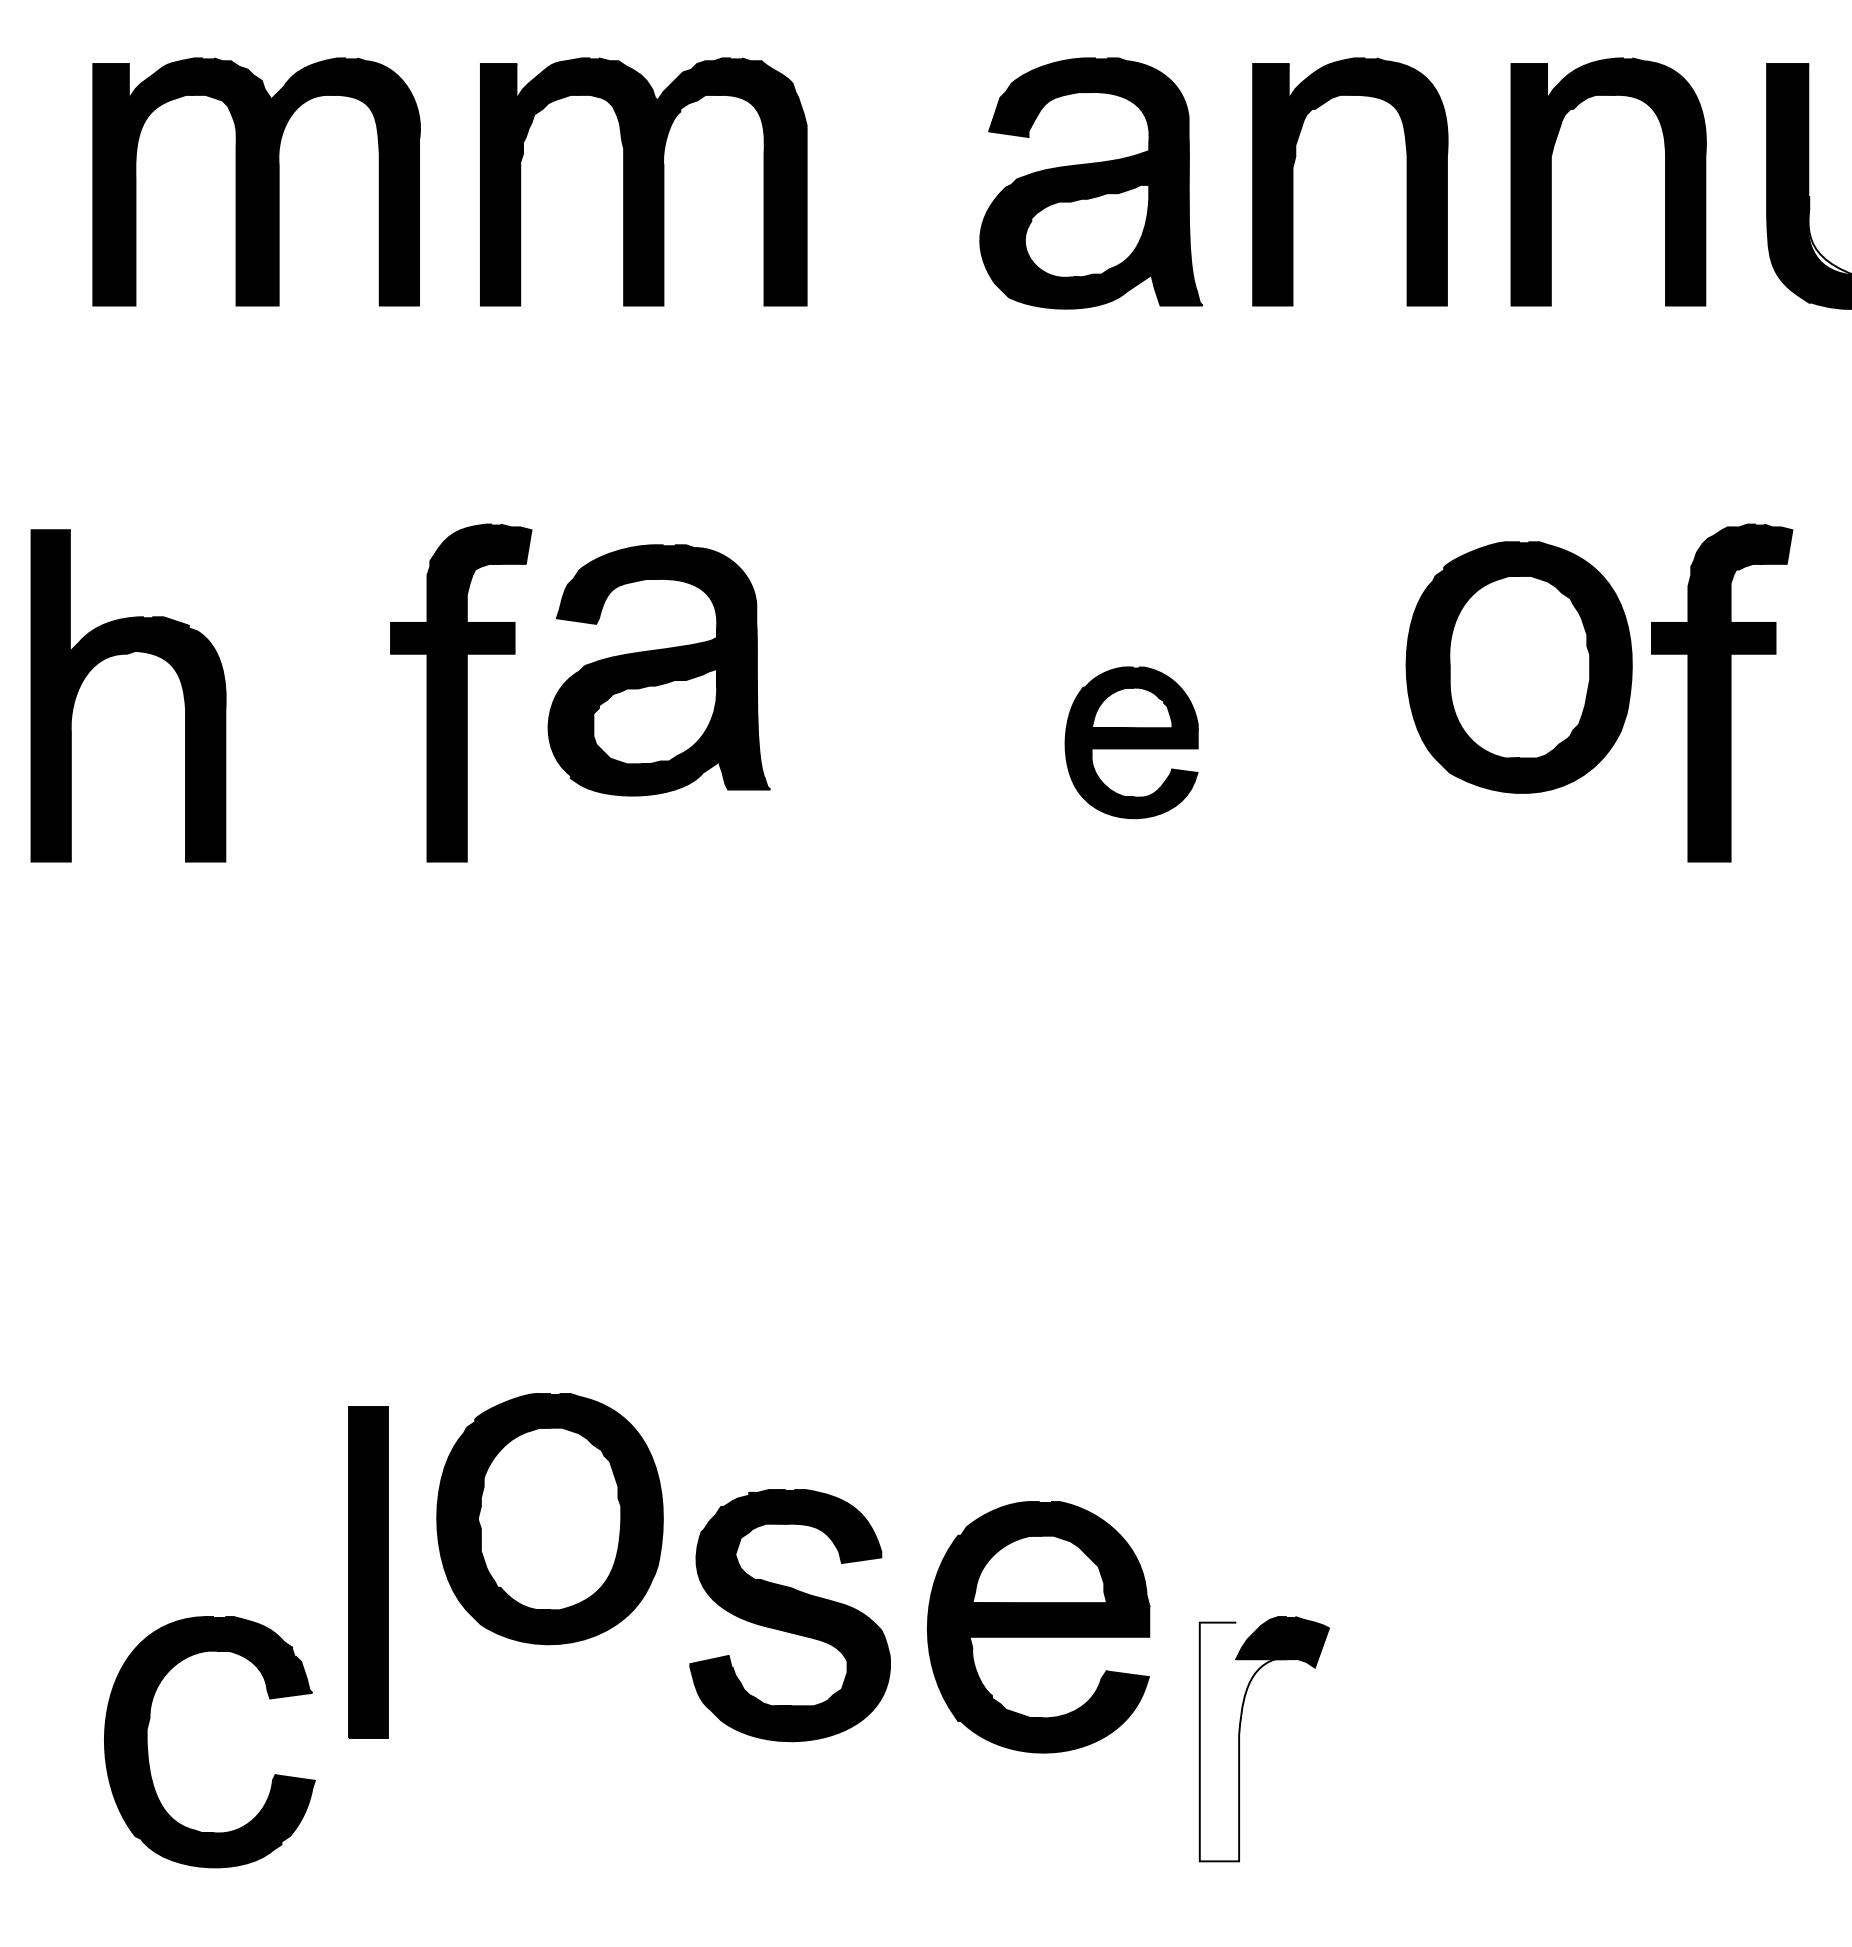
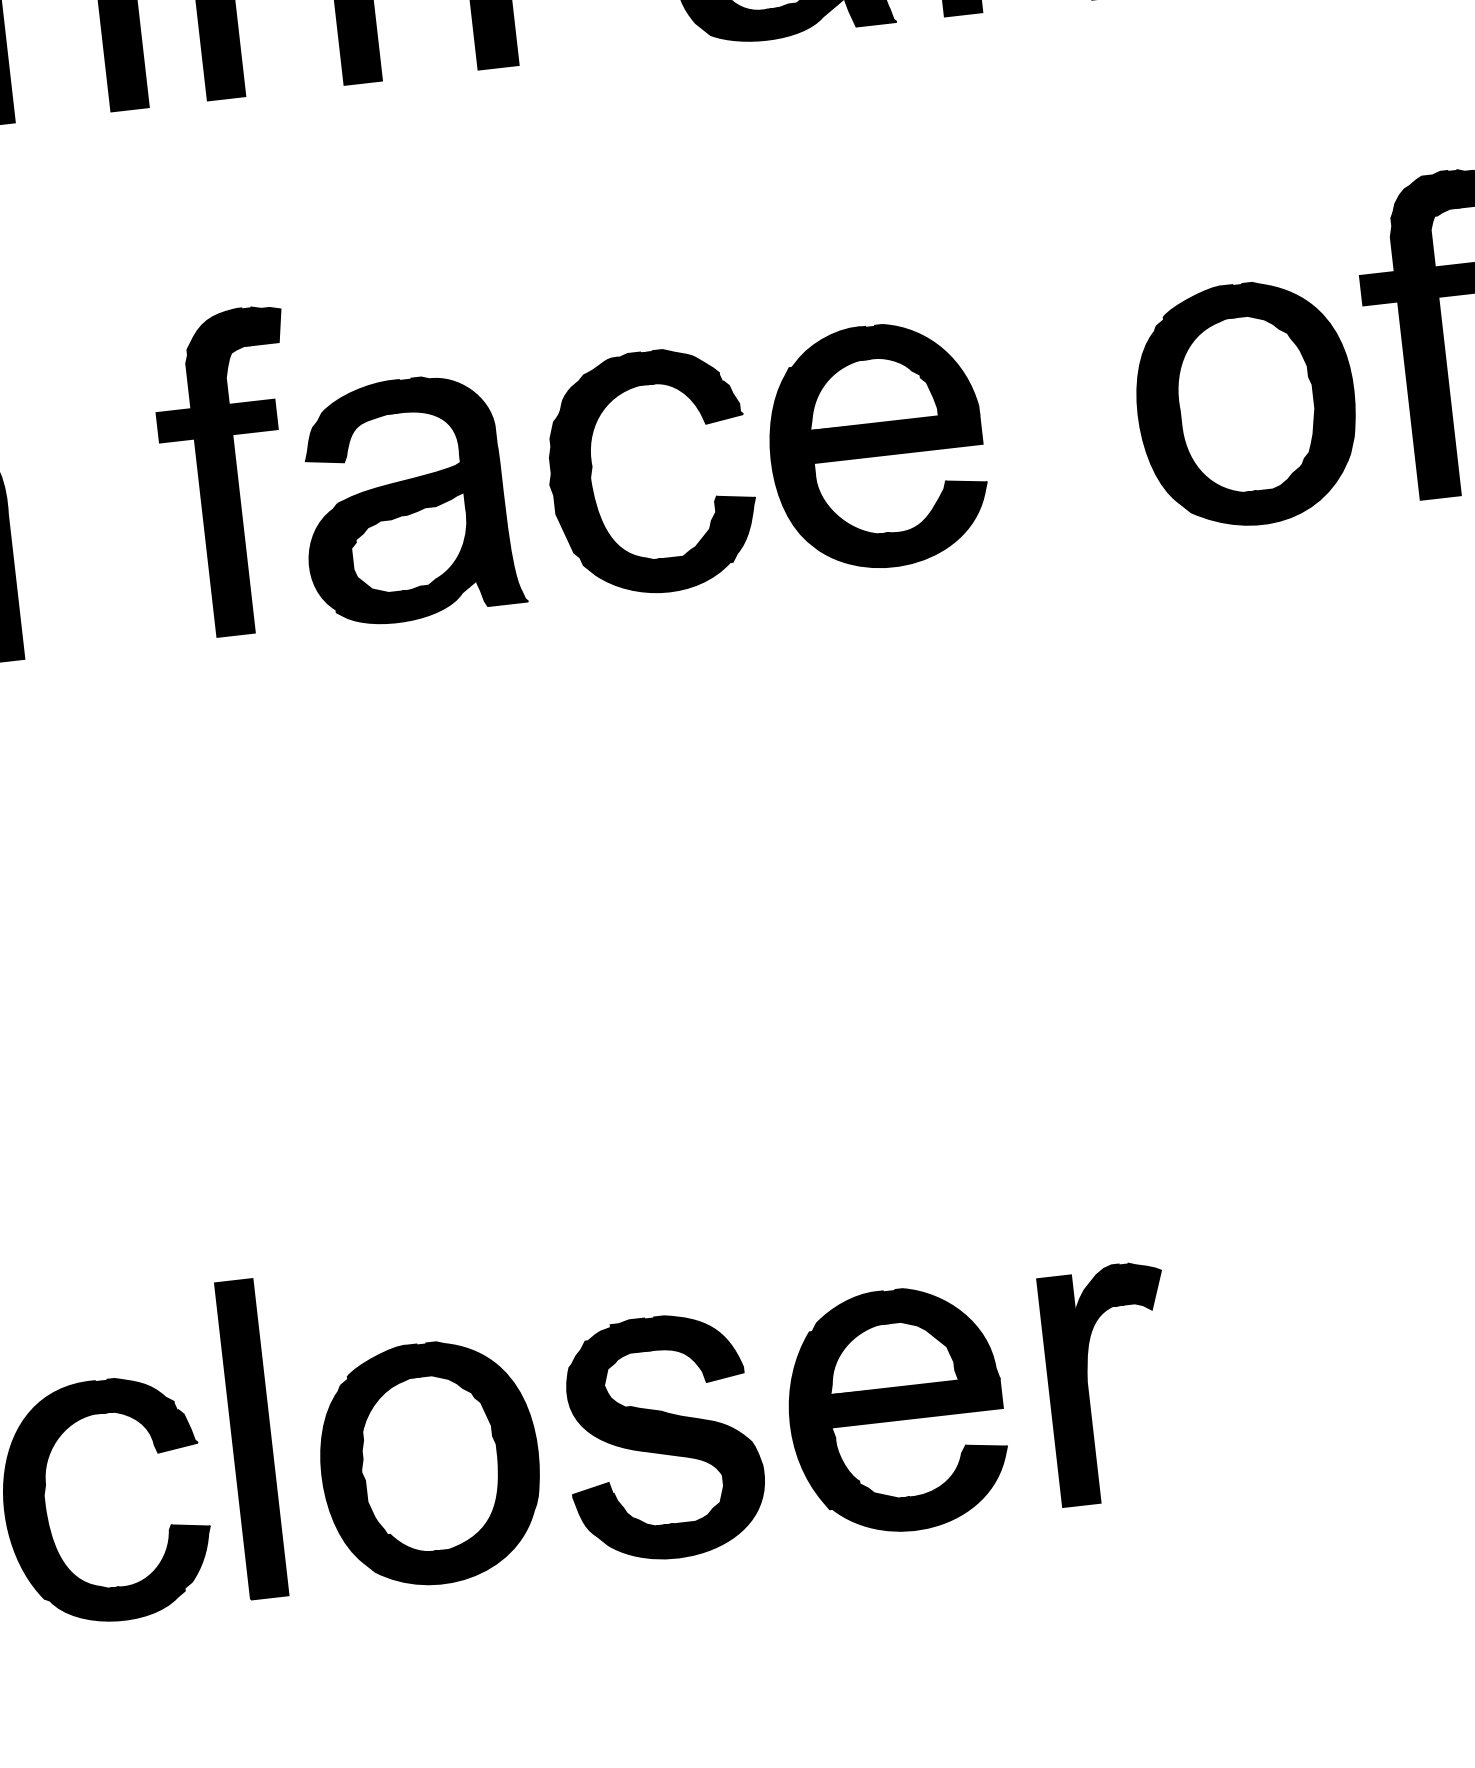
part: (1518, 667) -> (1245, 404), moved
part: (658, 670) -> (408, 499), moved
part: (835, 731) -> (592, 468), added
part: (1131, 742) -> (876, 446), size x1.67
part: (549, 1519) -> (429, 1464), moved
part: (368, 1572) -> (251, 1439), moved
part: (789, 1615) -> (662, 1437), moved
part: (1038, 1627) -> (896, 1411), moved
fill: (1242, 1741) -> (1090, 1388), added

